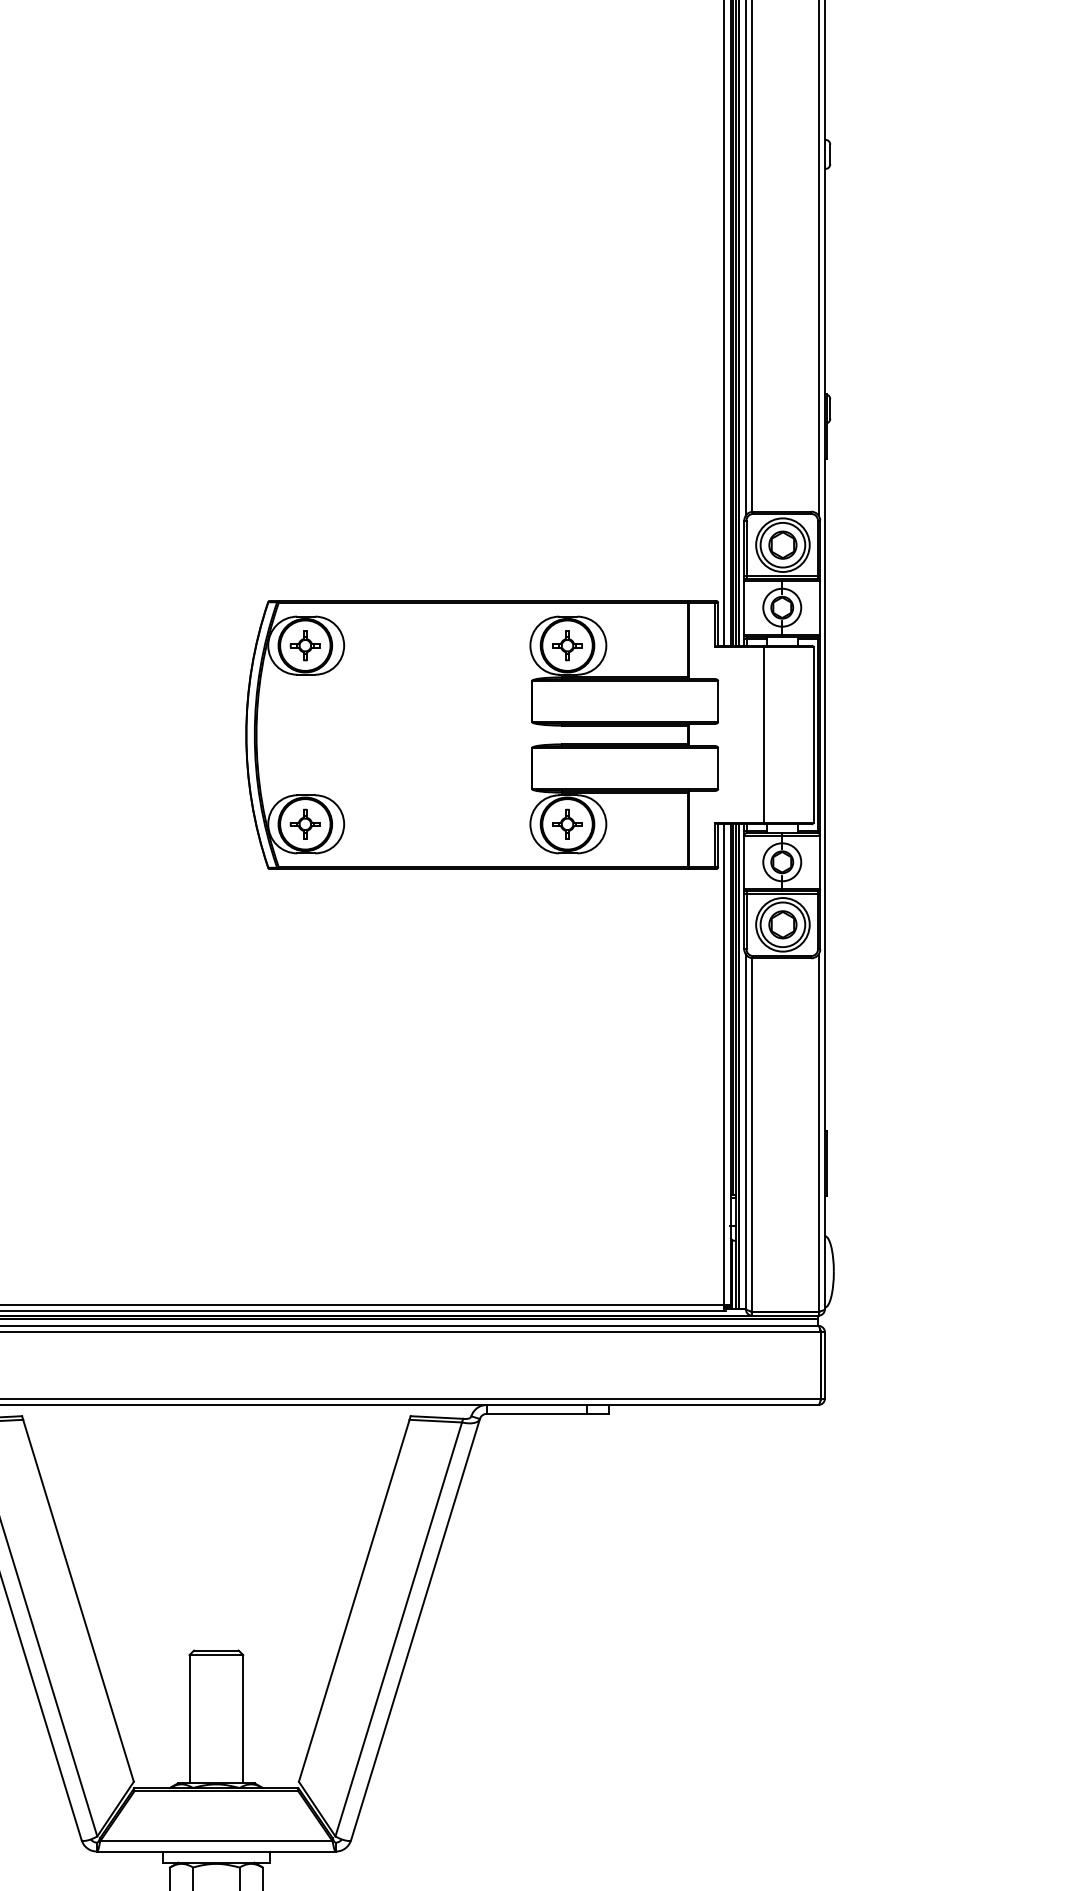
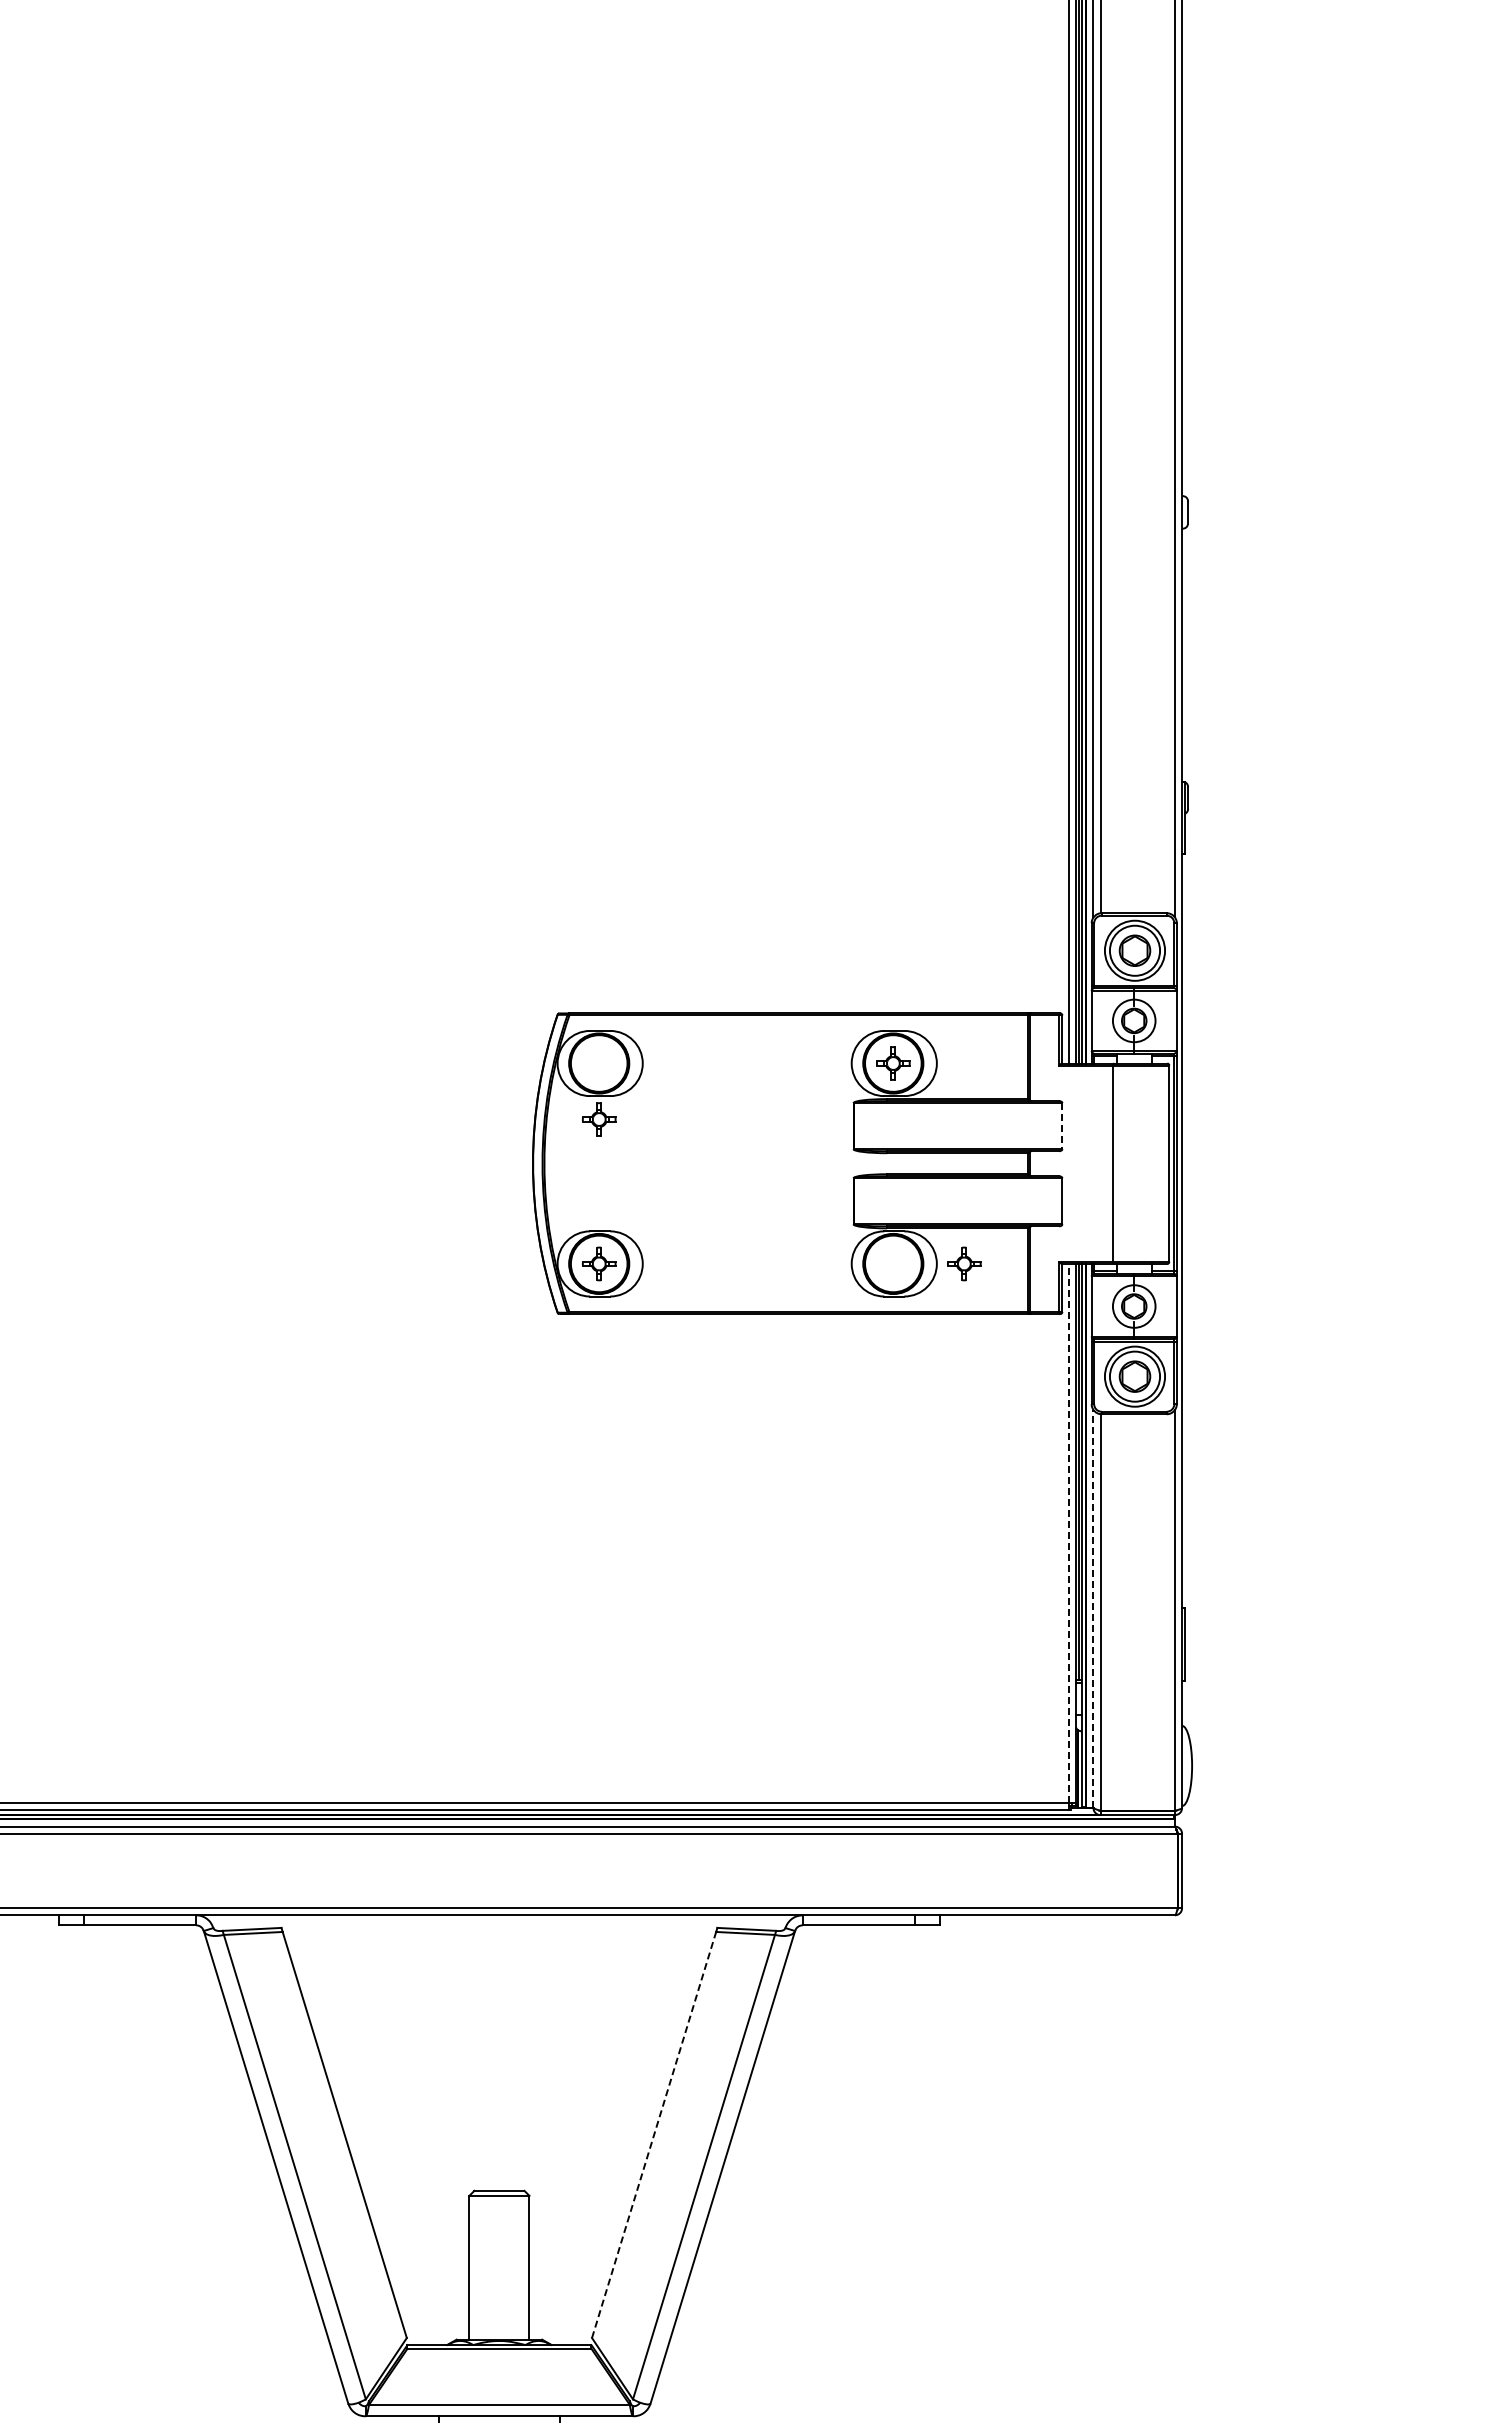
part: (305, 645) -> (599, 1119), moved
line: (718, 701) -> (1062, 1126), solid -> dashed
part: (567, 823) -> (964, 1263), moved
line: (724, 1063) -> (1069, 1532), solid -> dashed
line: (745, 1131) -> (1093, 1608), solid -> dashed
line: (354, 1600) -> (654, 2134), solid -> dashed

